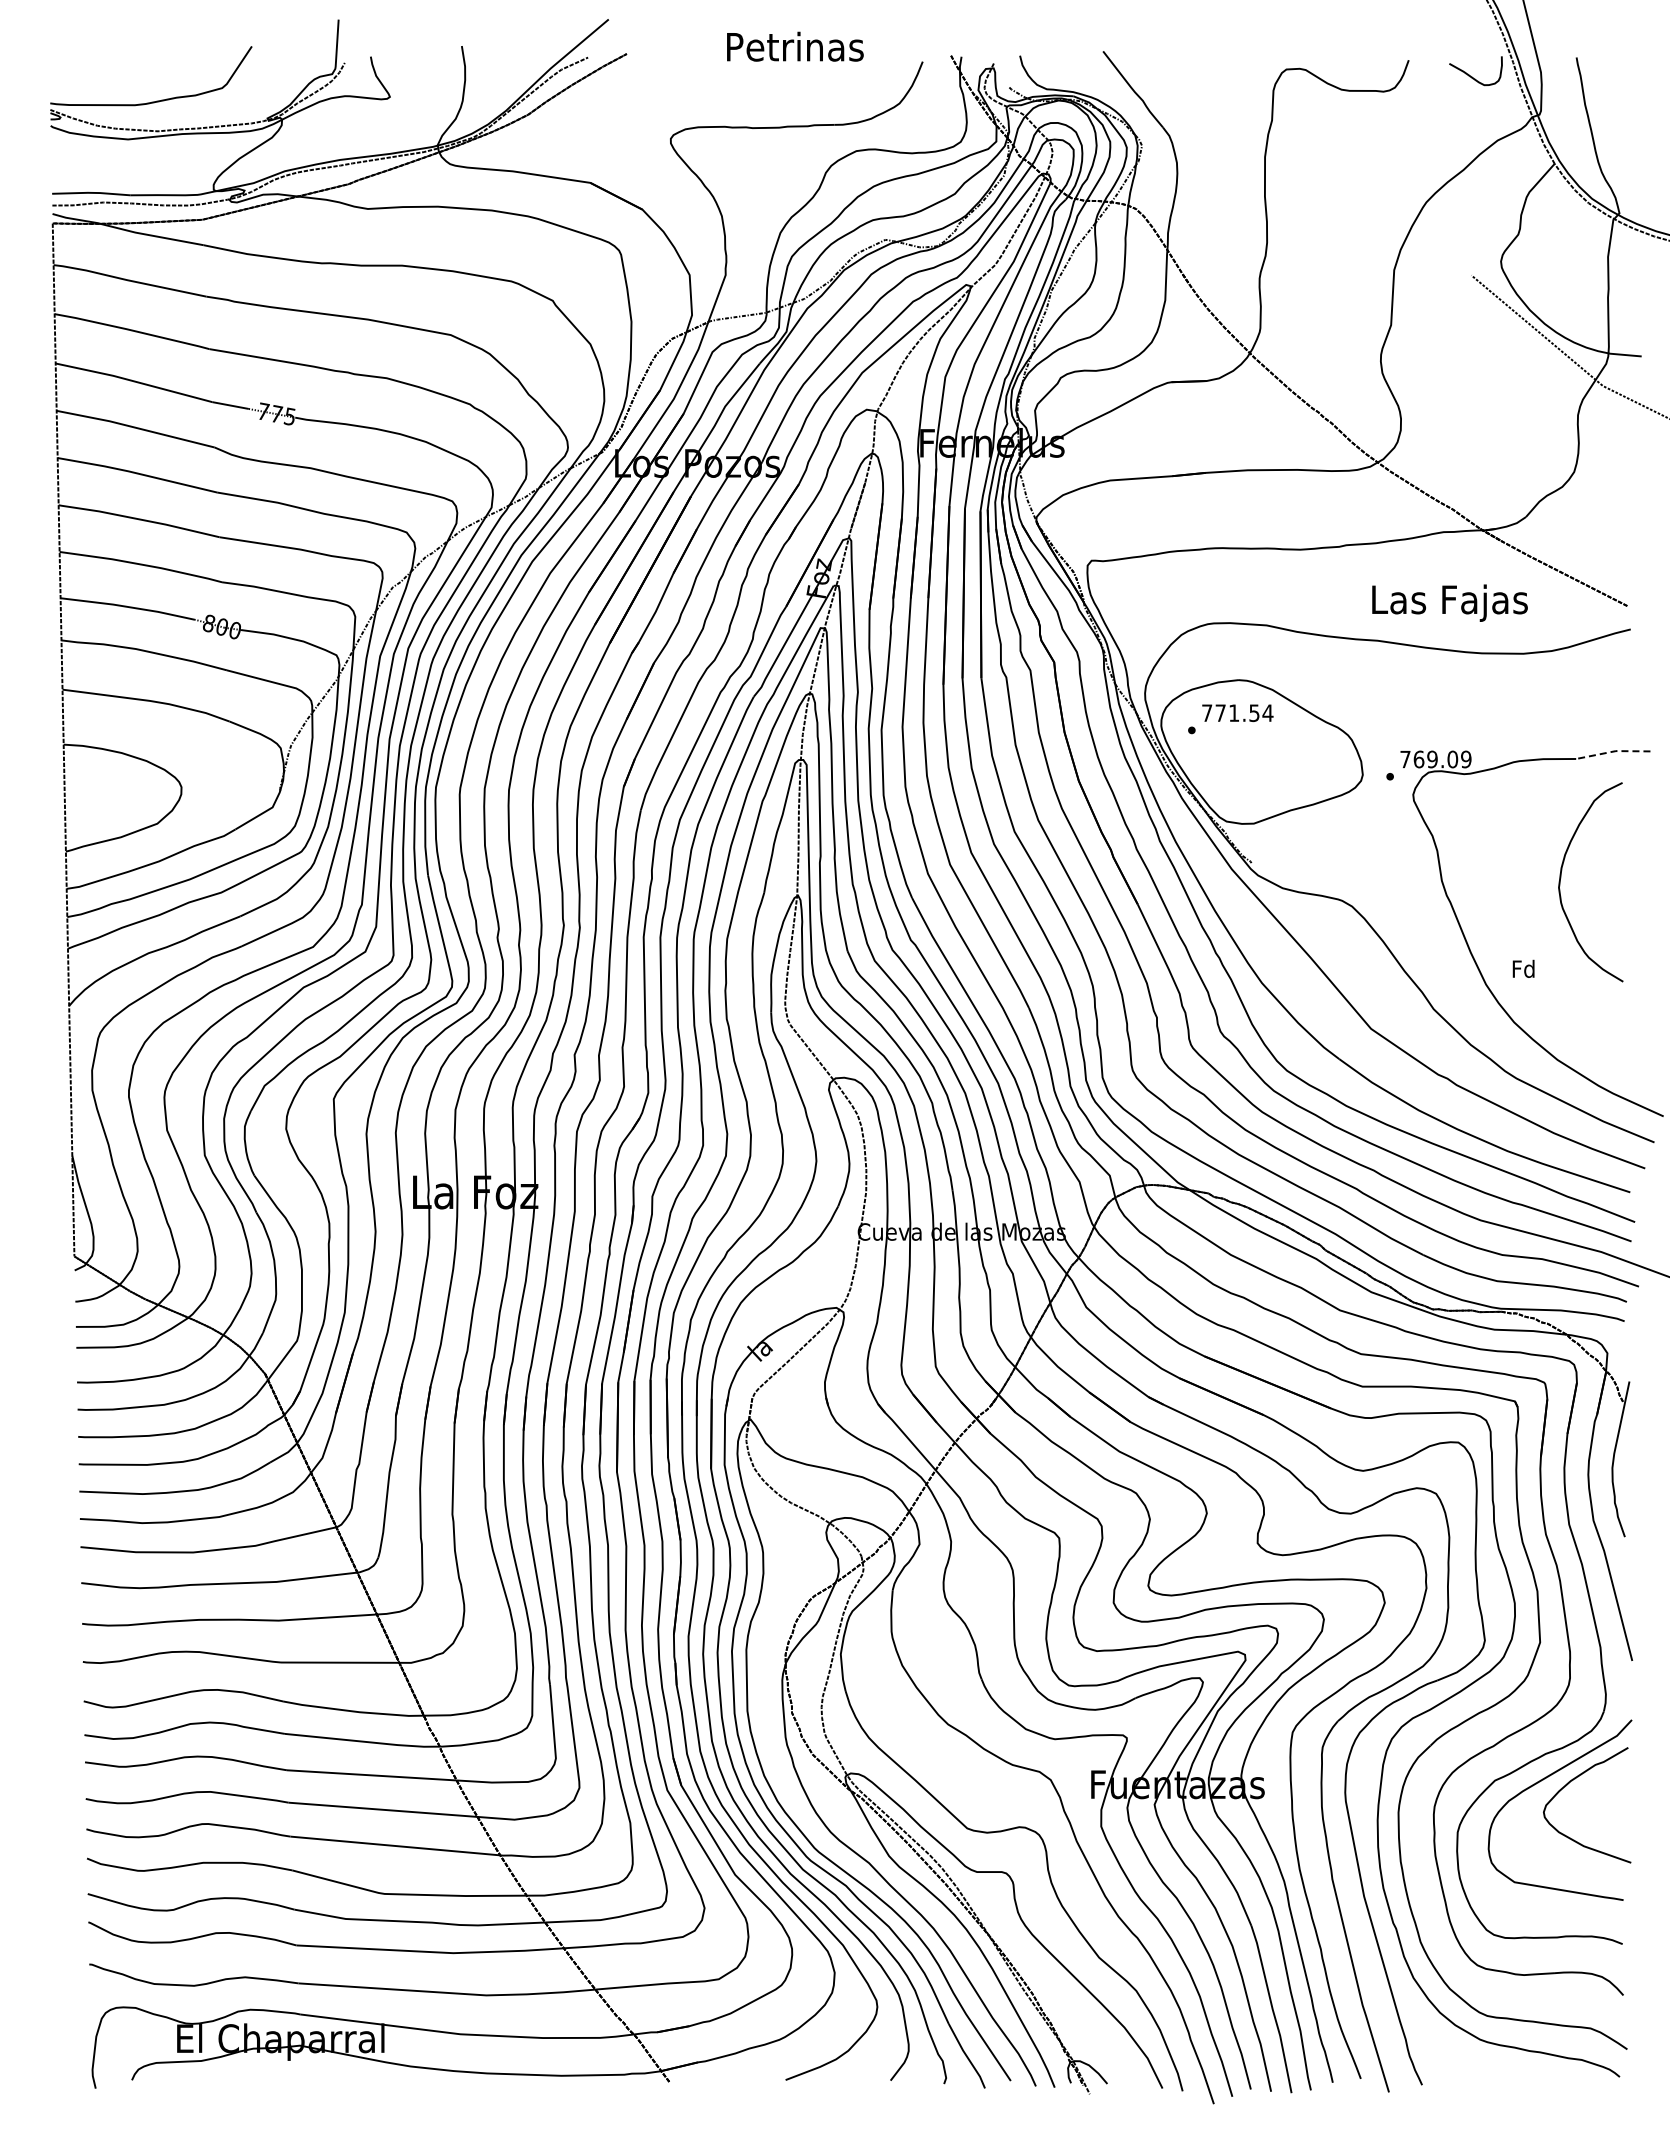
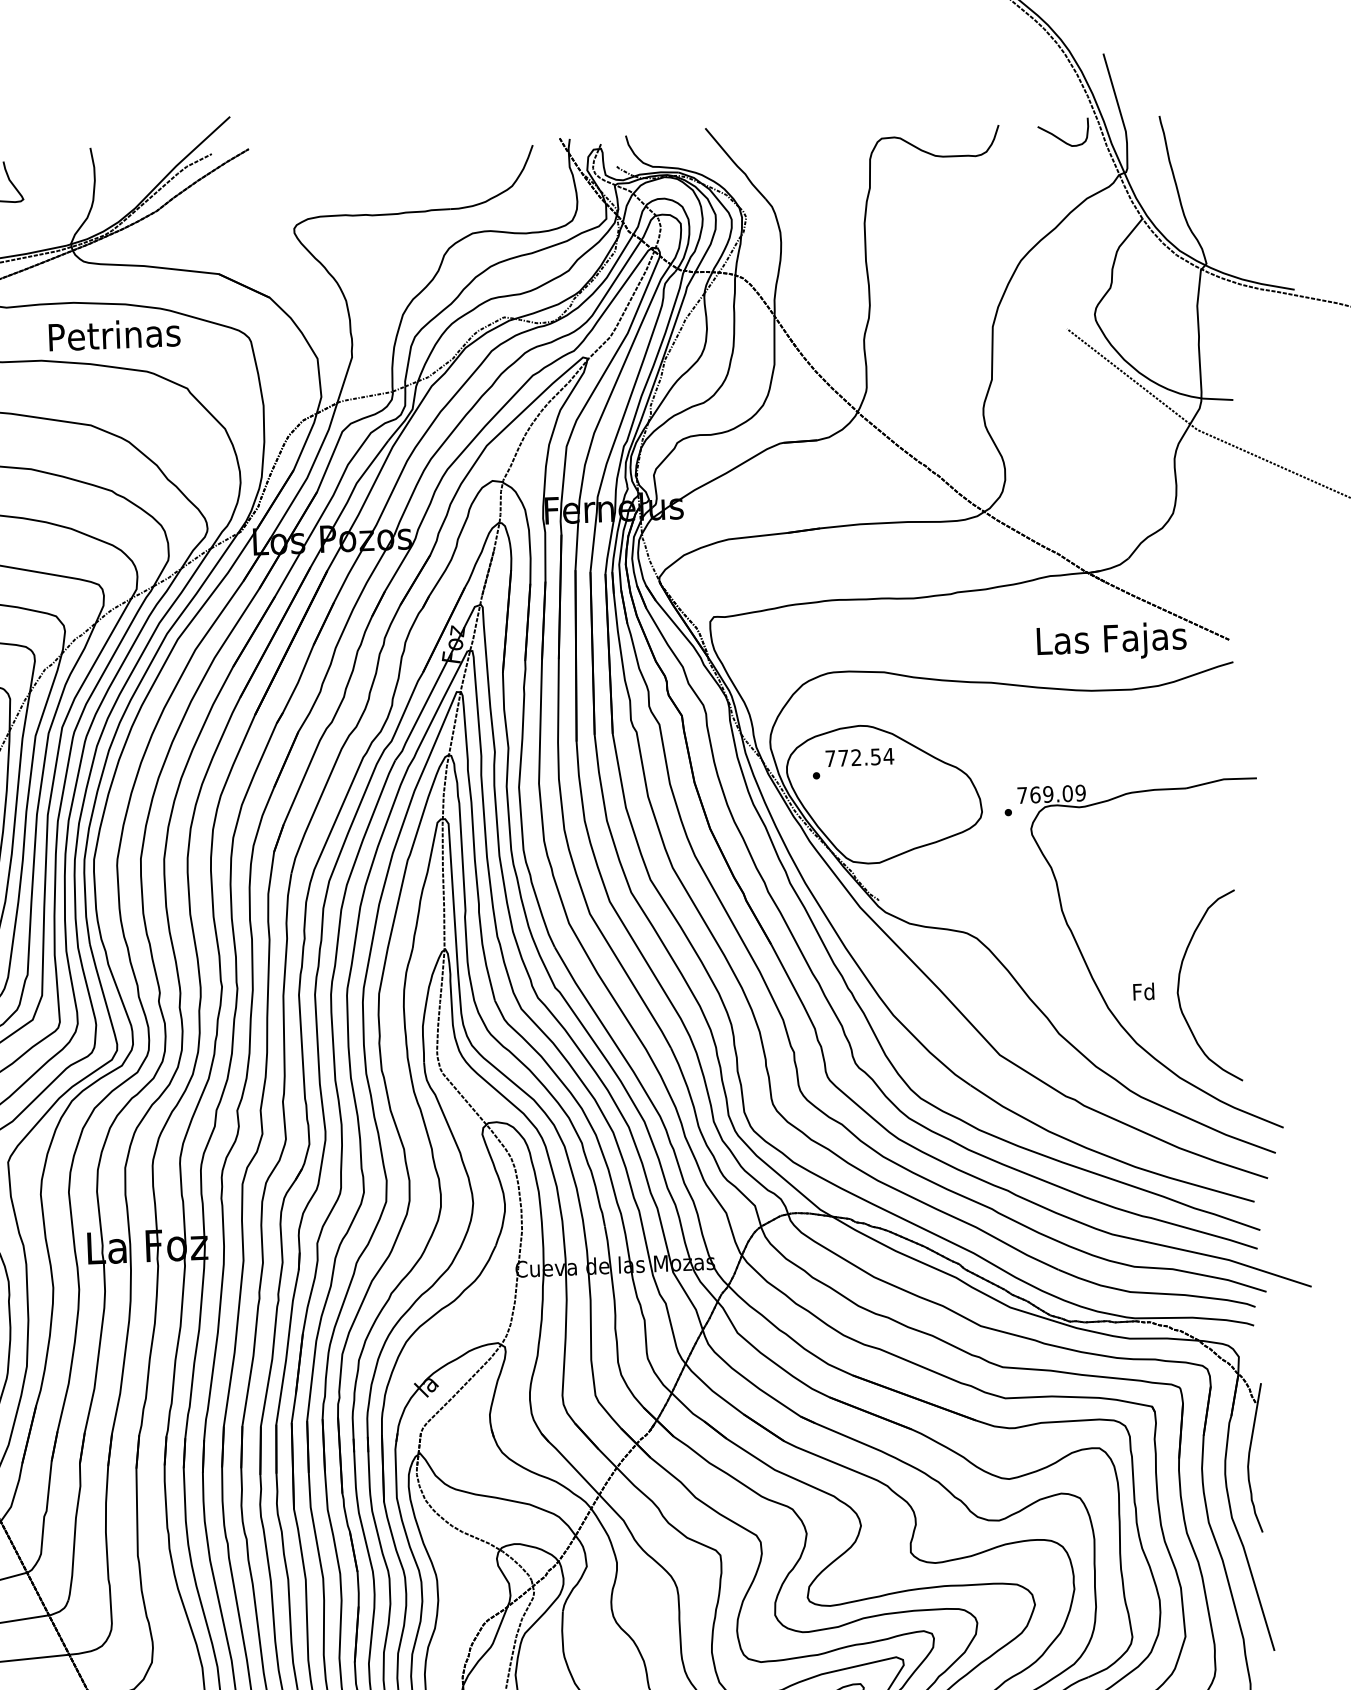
text: (795, 46) -> (114, 334), moved
text: (1449, 602) -> (1111, 641), moved
text: (1233, 712) -> (855, 757), 771.54 -> 772.54
line: (1613, 751) -> (1221, 779), dashed -> solid
curve: (1561, 878) -> (1179, 984), moved

